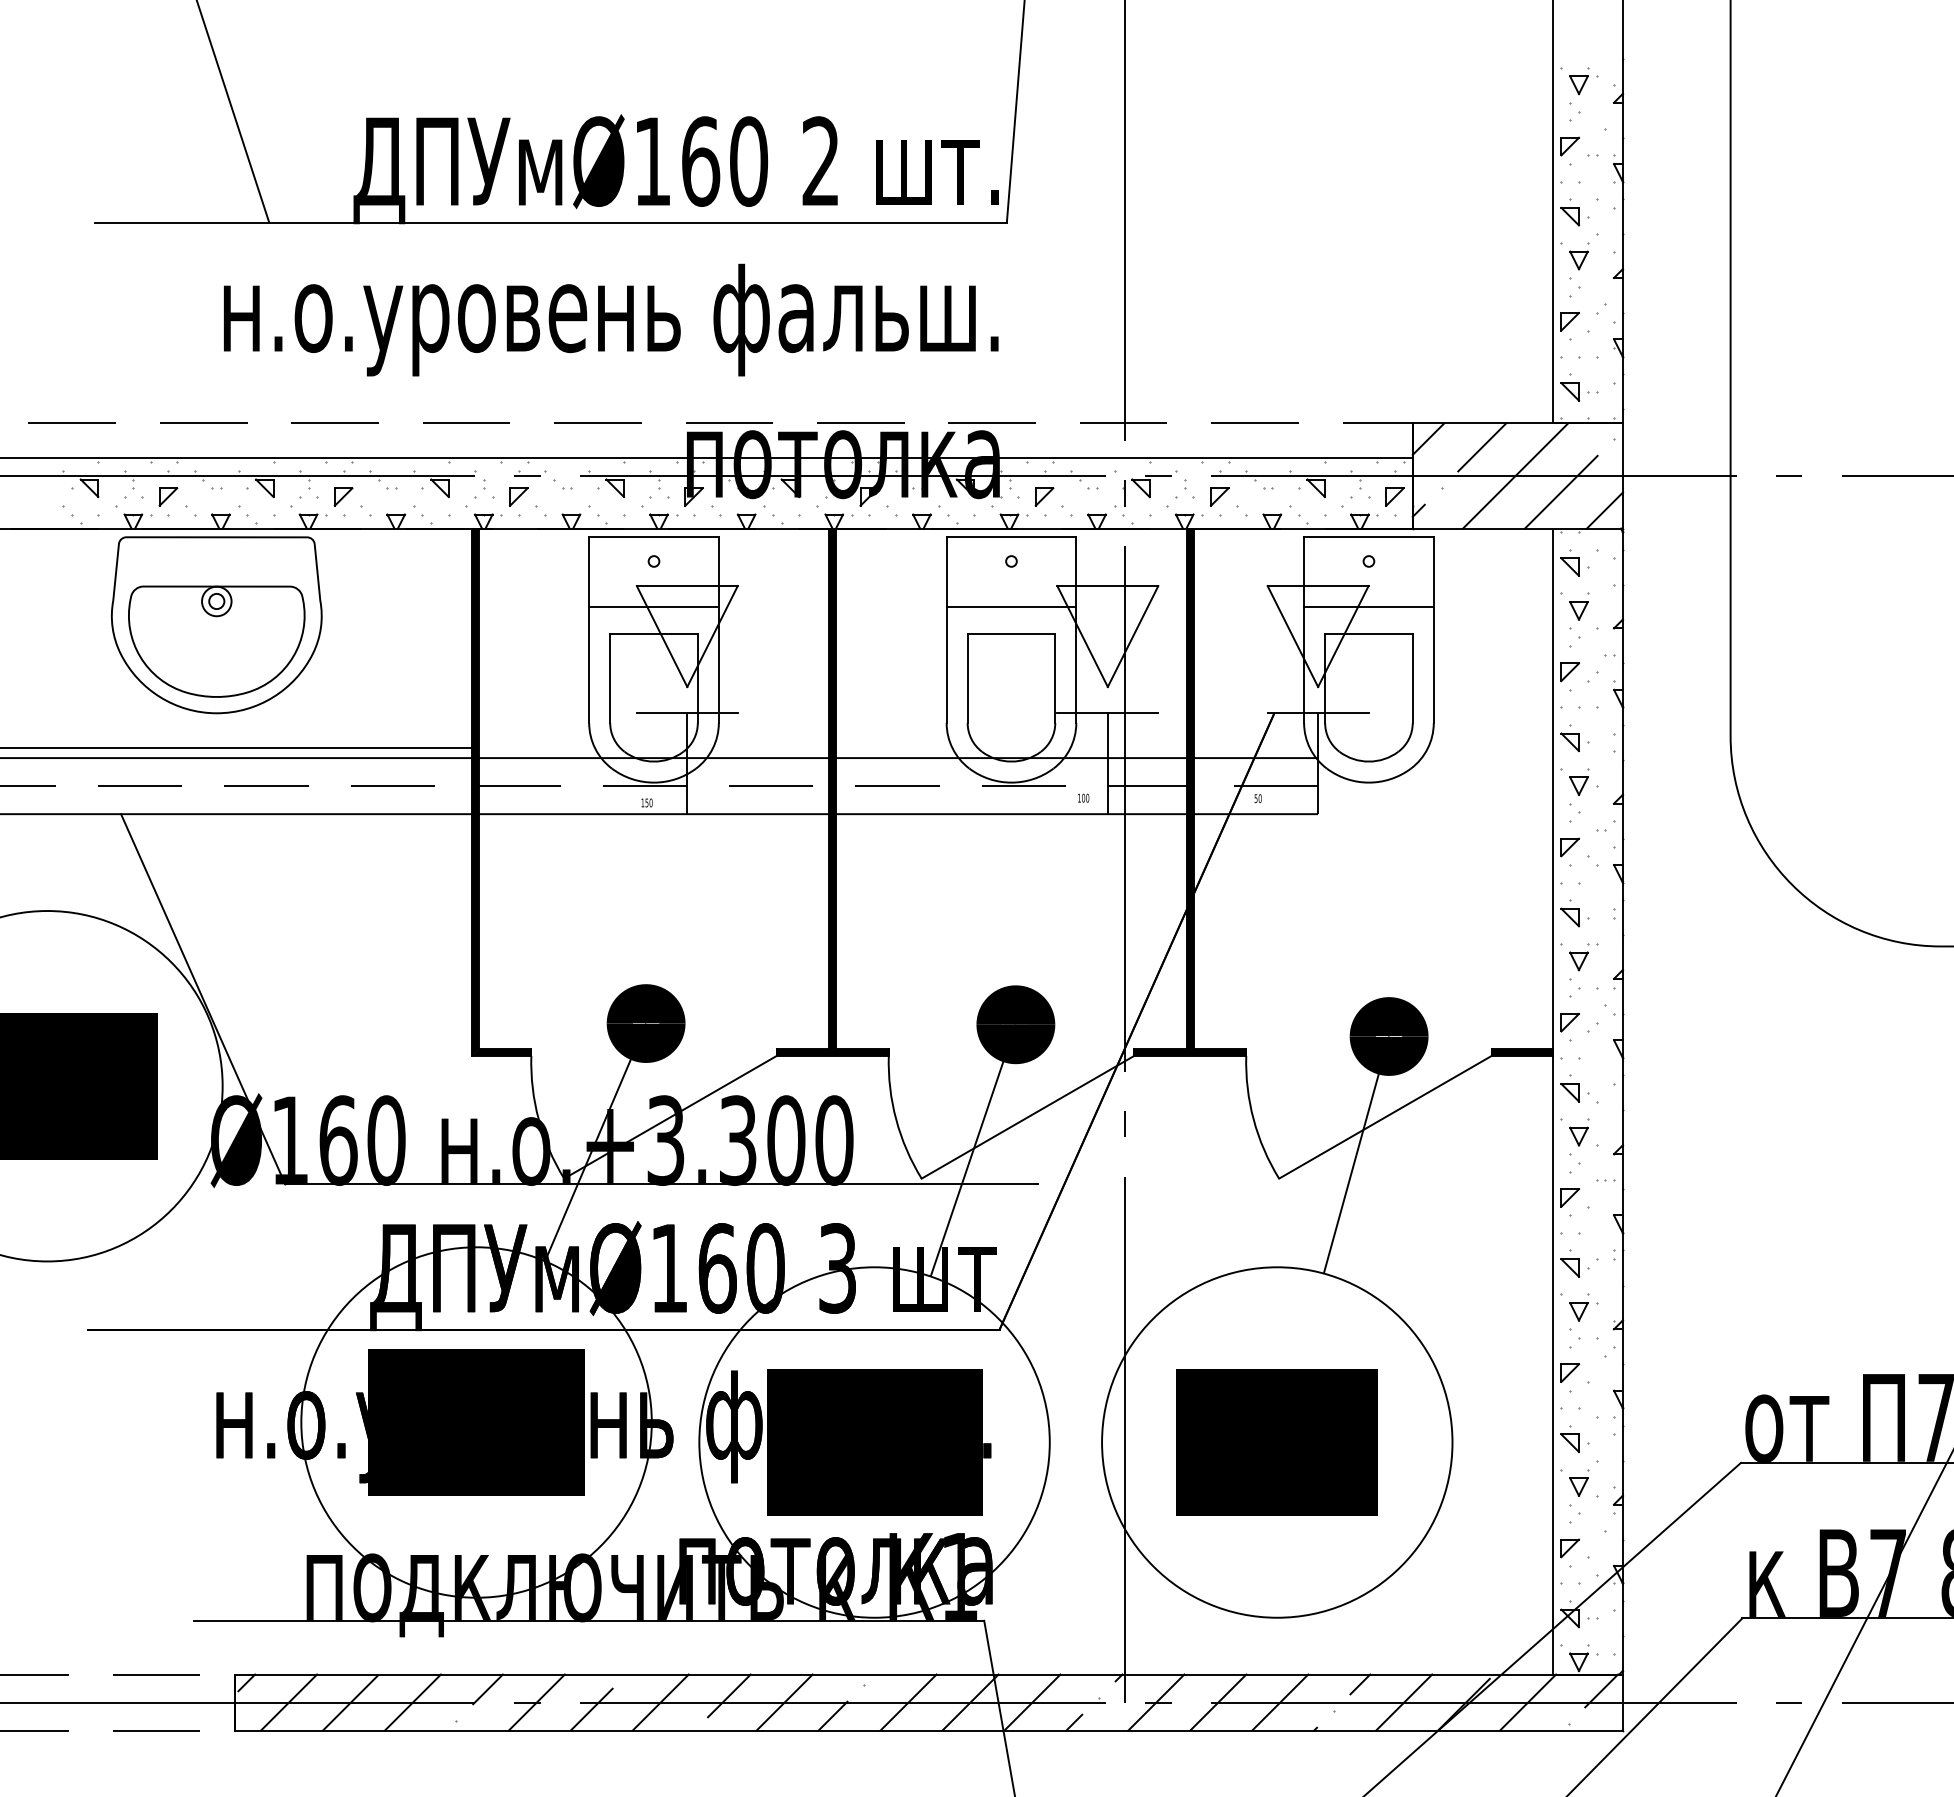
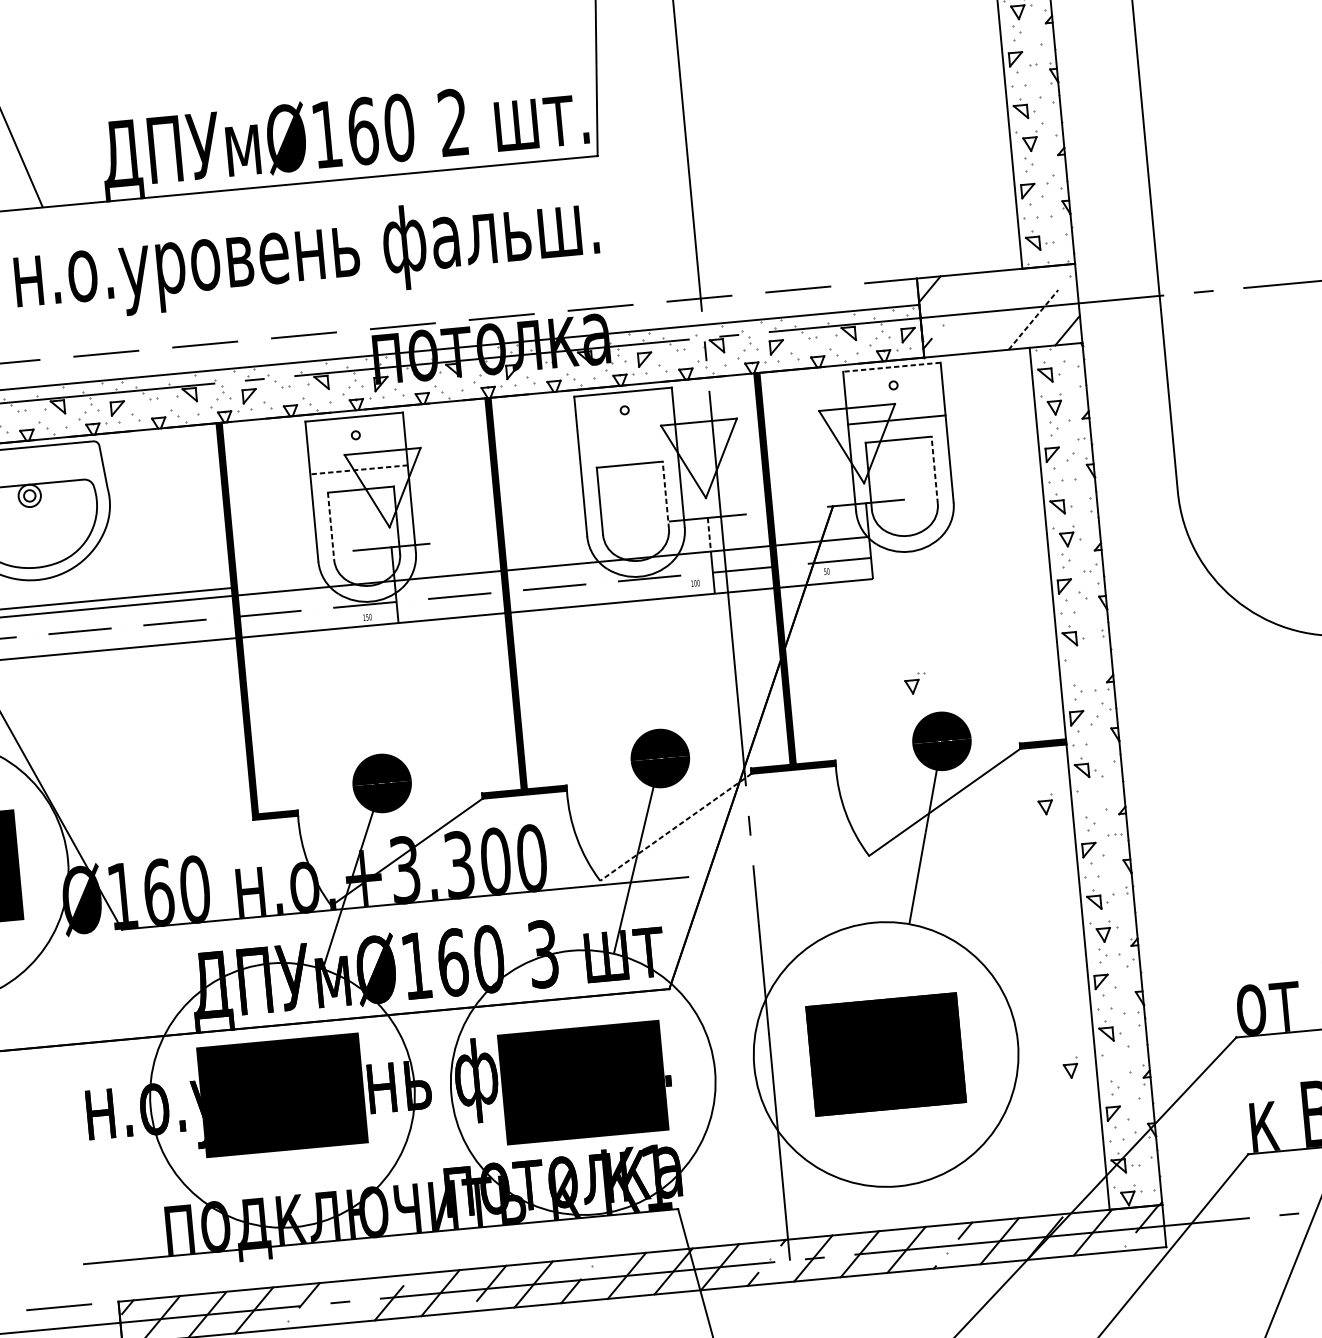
line: (1482, 447) -> (971, 291), removed
line: (1515, 475) -> (997, 310), removed
line: (1561, 491) -> (1033, 319), solid -> dashed
line: (1368, 537) -> (891, 367), solid -> dashed
line: (654, 607) -> (359, 469), solid -> dashed
line: (1011, 607) -> (627, 444), removed
line: (610, 678) -> (331, 526), solid -> dashed
line: (1055, 678) -> (666, 495), solid -> dashed
line: (1412, 678) -> (934, 470), solid -> dashed
line: (1107, 736) -> (709, 535), solid -> dashed
part: (1583, 957) -> (915, 683), moved
line: (1027, 1117) -> (675, 827), solid -> dashed
part: (1579, 1132) -> (1045, 804), moved
part: (1579, 1482) -> (1071, 1067), moved
line: (536, 1702) -> (347, 1301), removed

